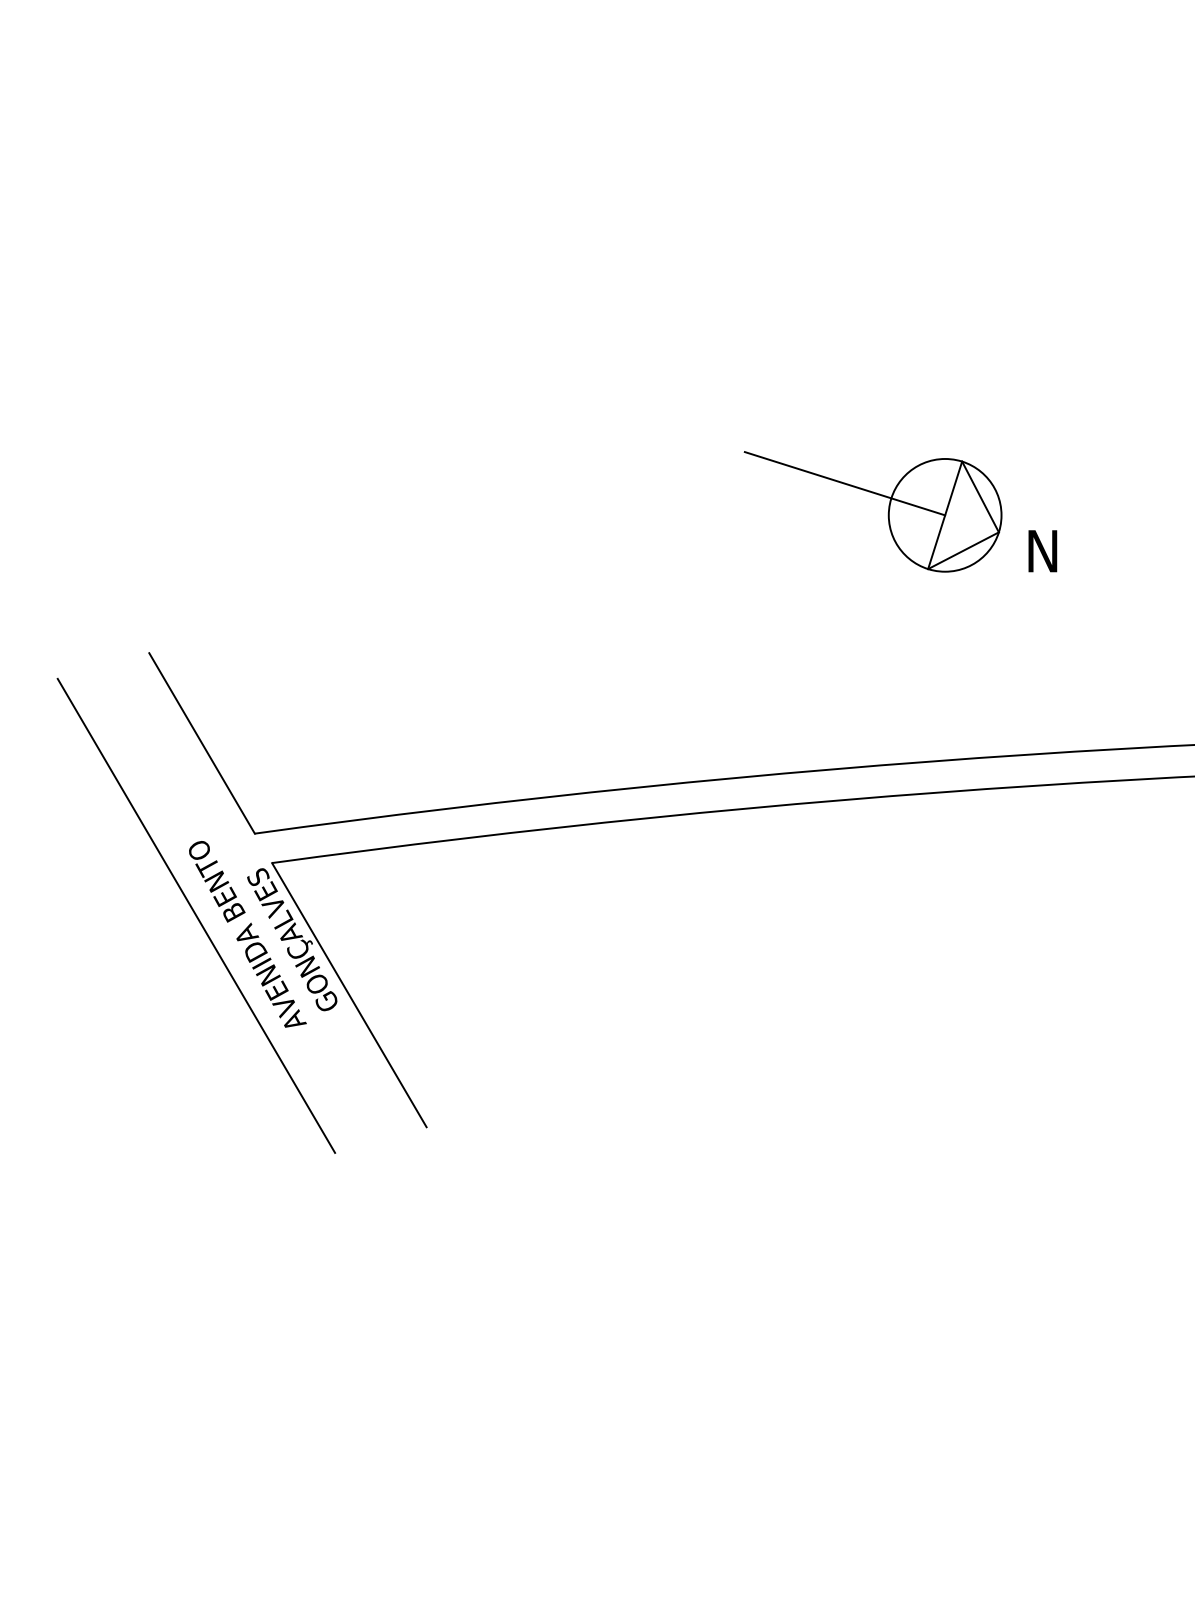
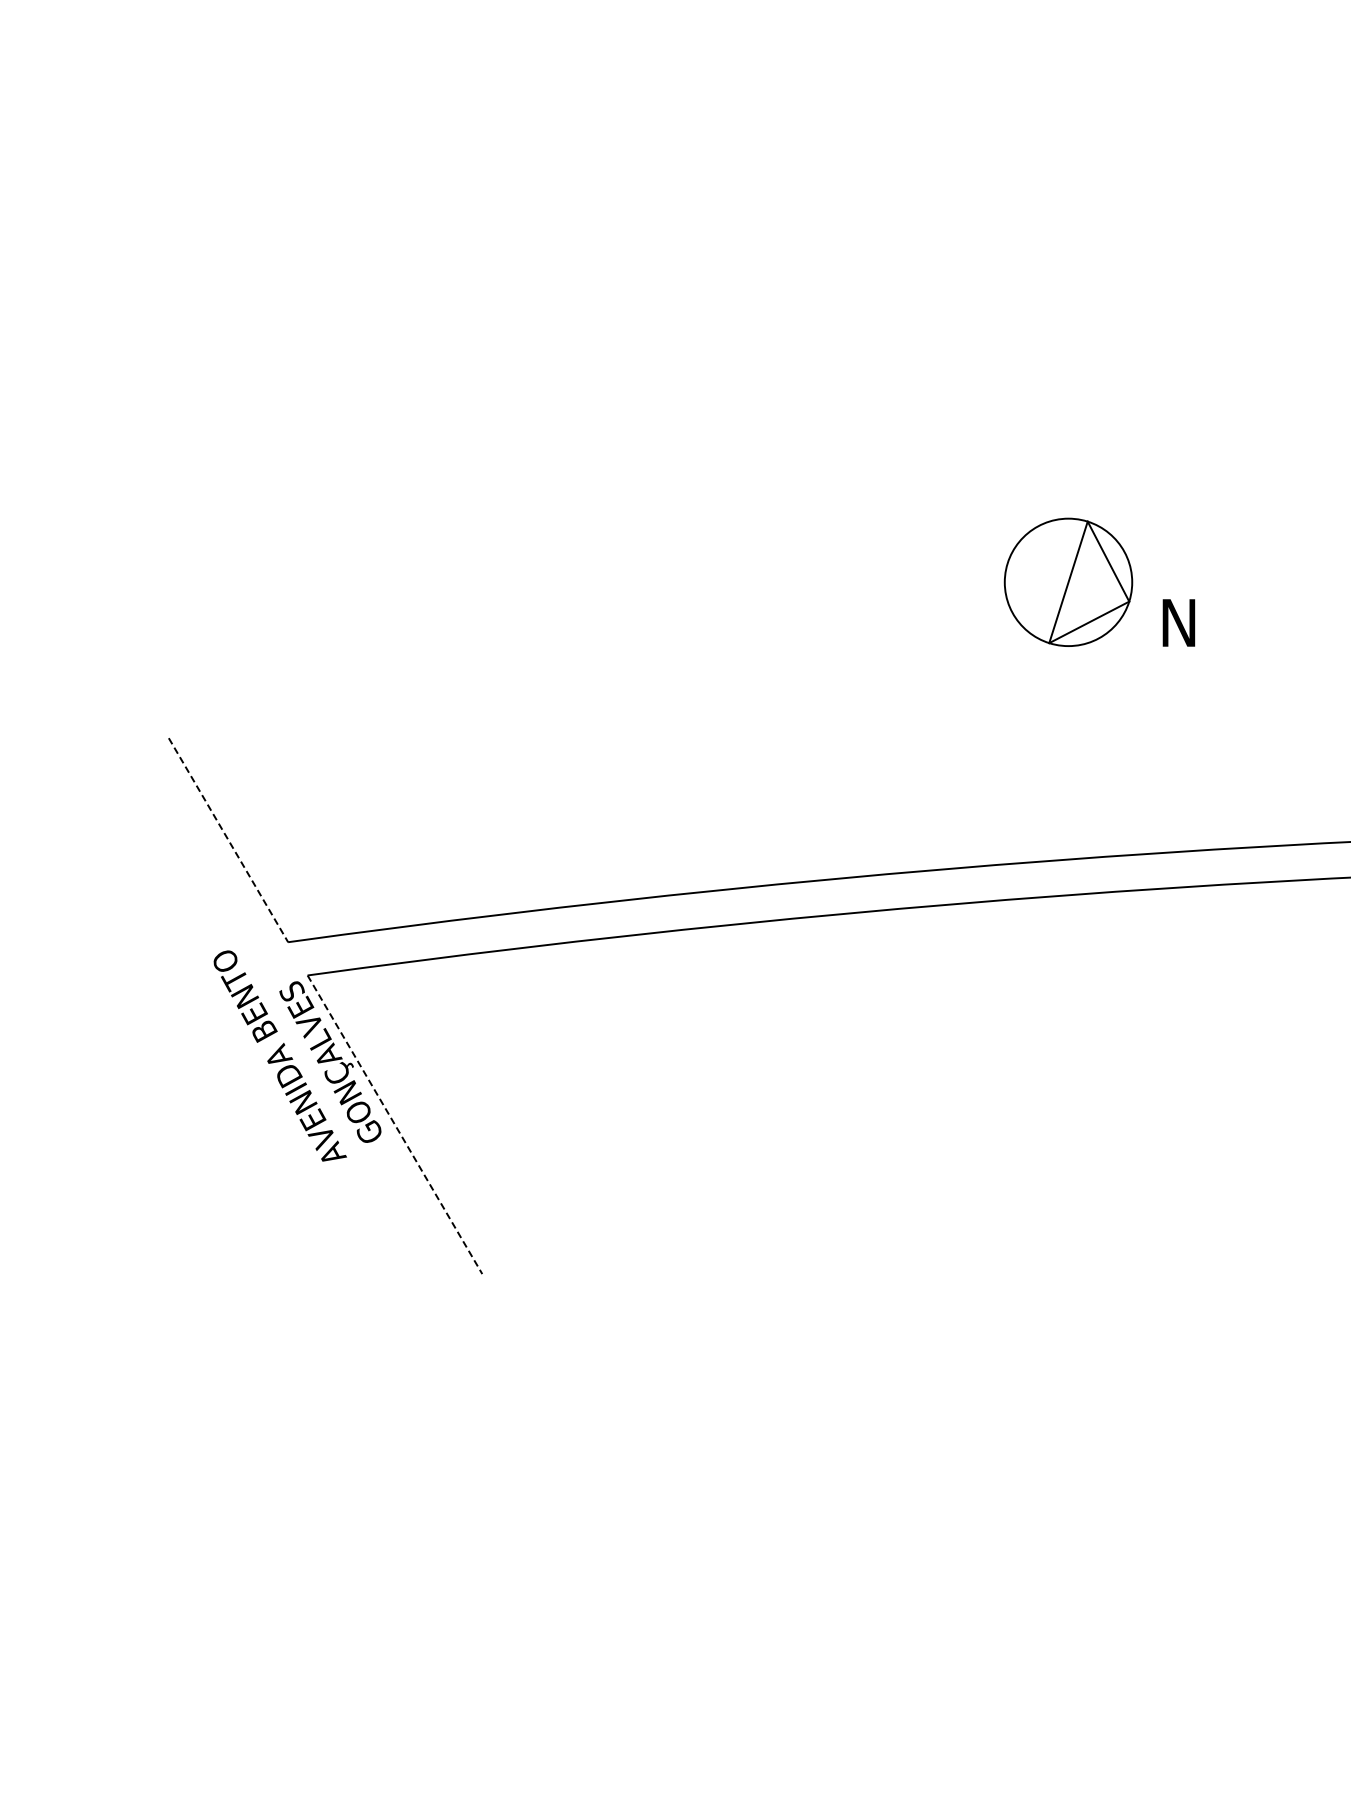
line: (845, 483) -> (955, 546), removed
line: (202, 743) -> (228, 840), solid -> dashed
line: (195, 916) -> (221, 1035), removed
line: (348, 994) -> (394, 1124), solid -> dashed

